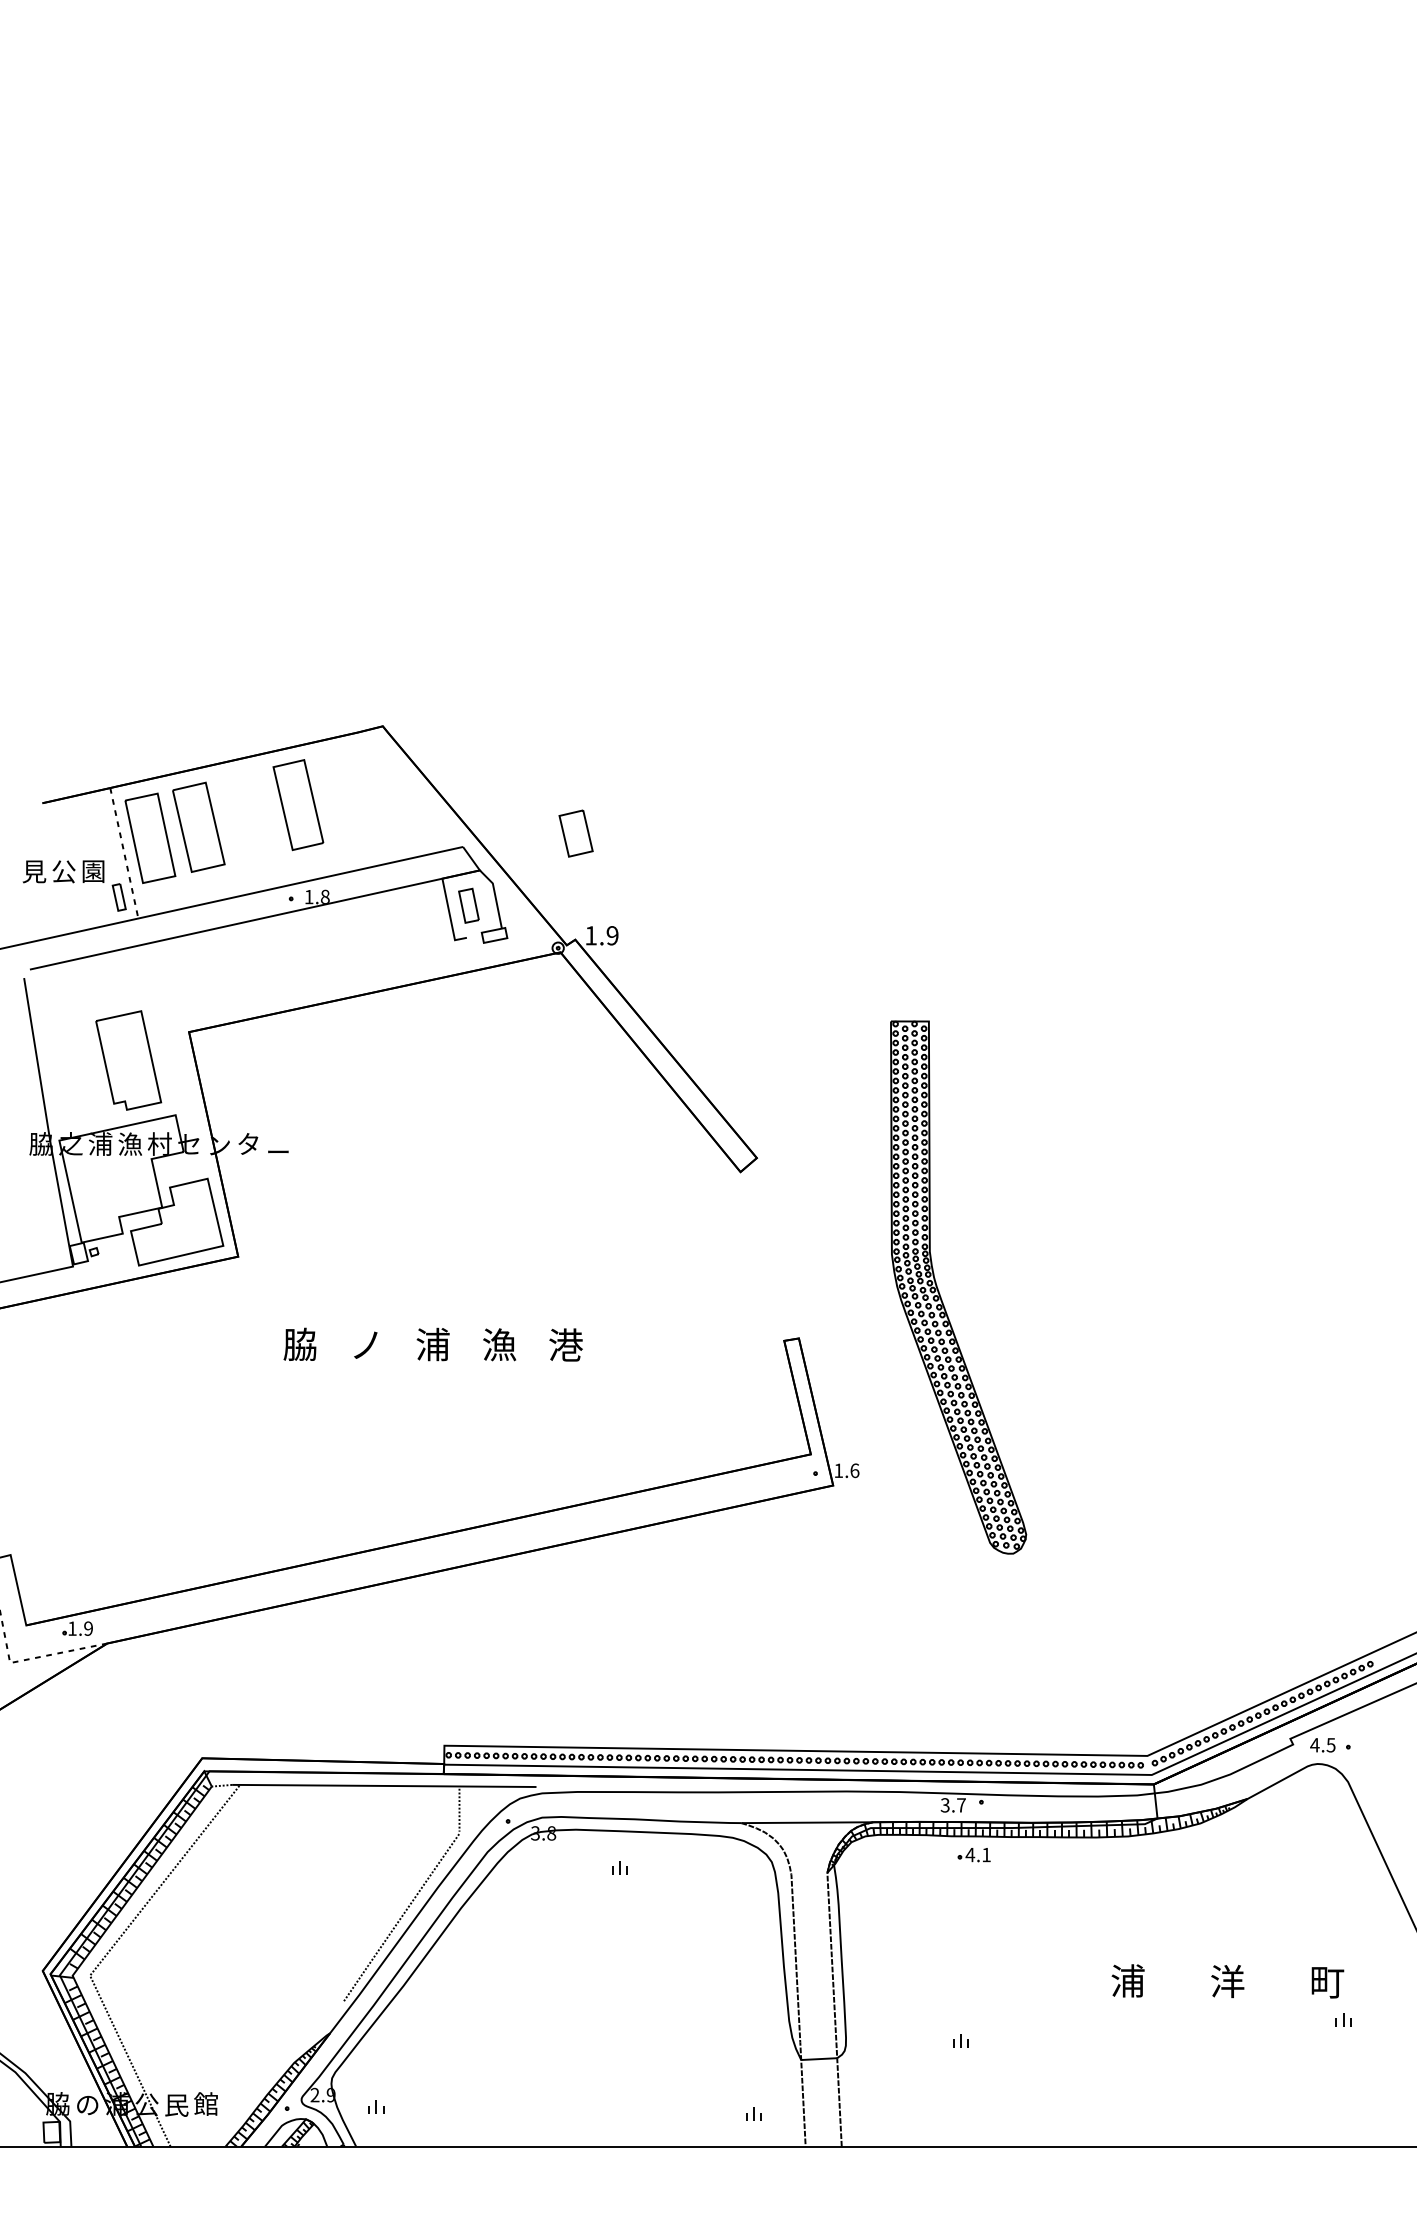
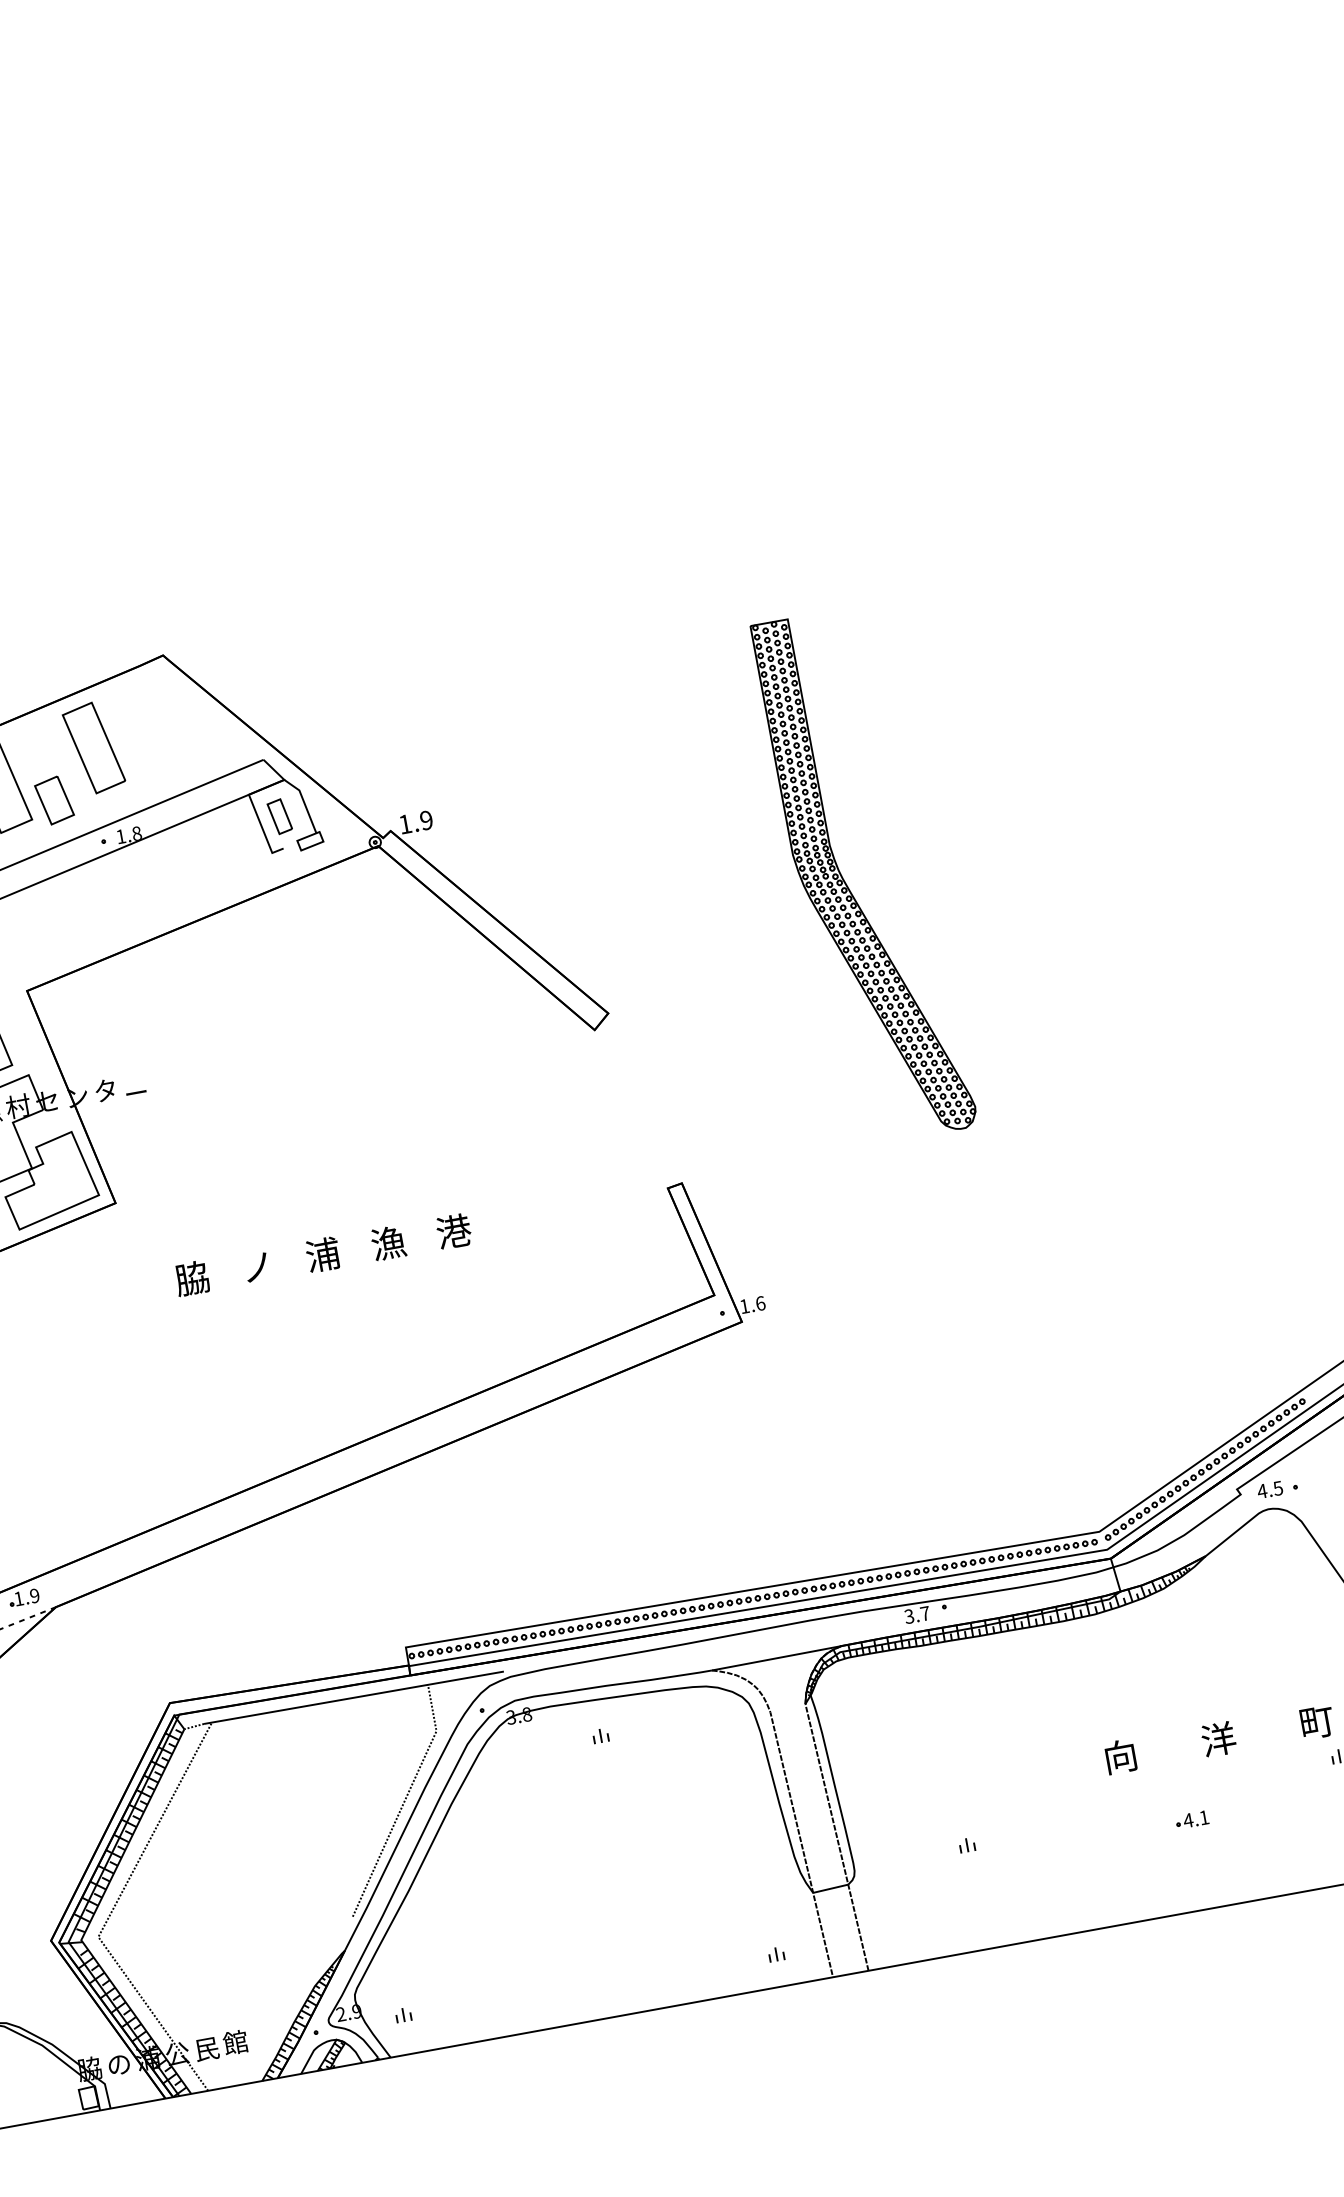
part: (575, 833) -> (53, 800), moved
part: (941, 1296) -> (849, 887), moved
part: (973, 1855) -> (1191, 1820), moved
text: (1127, 1980) -> (1119, 1756), 浦 -> 向

